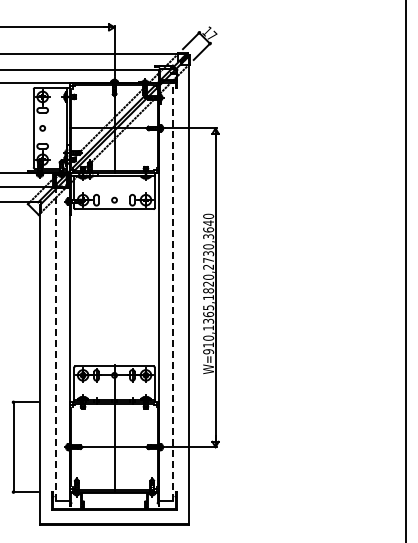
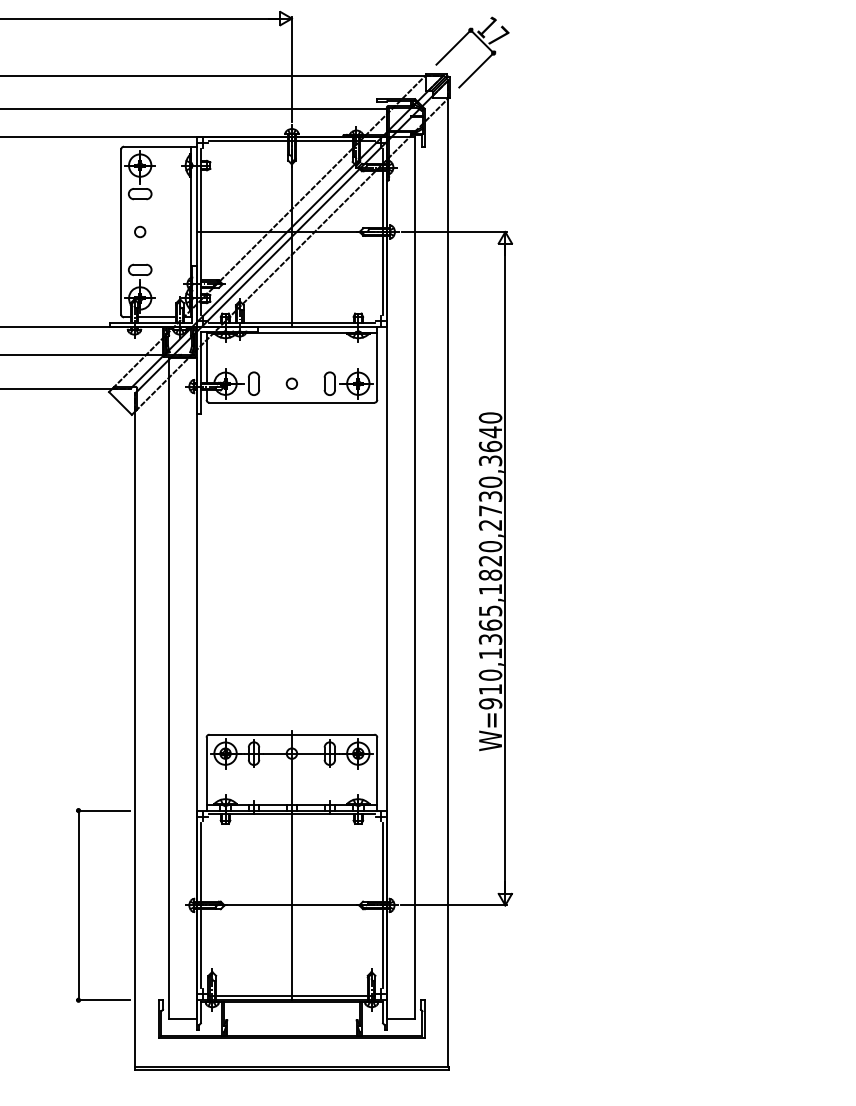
line: (172, 292) -> (414, 578), dashed -> solid
line: (56, 344) -> (169, 688), dashed -> solid

